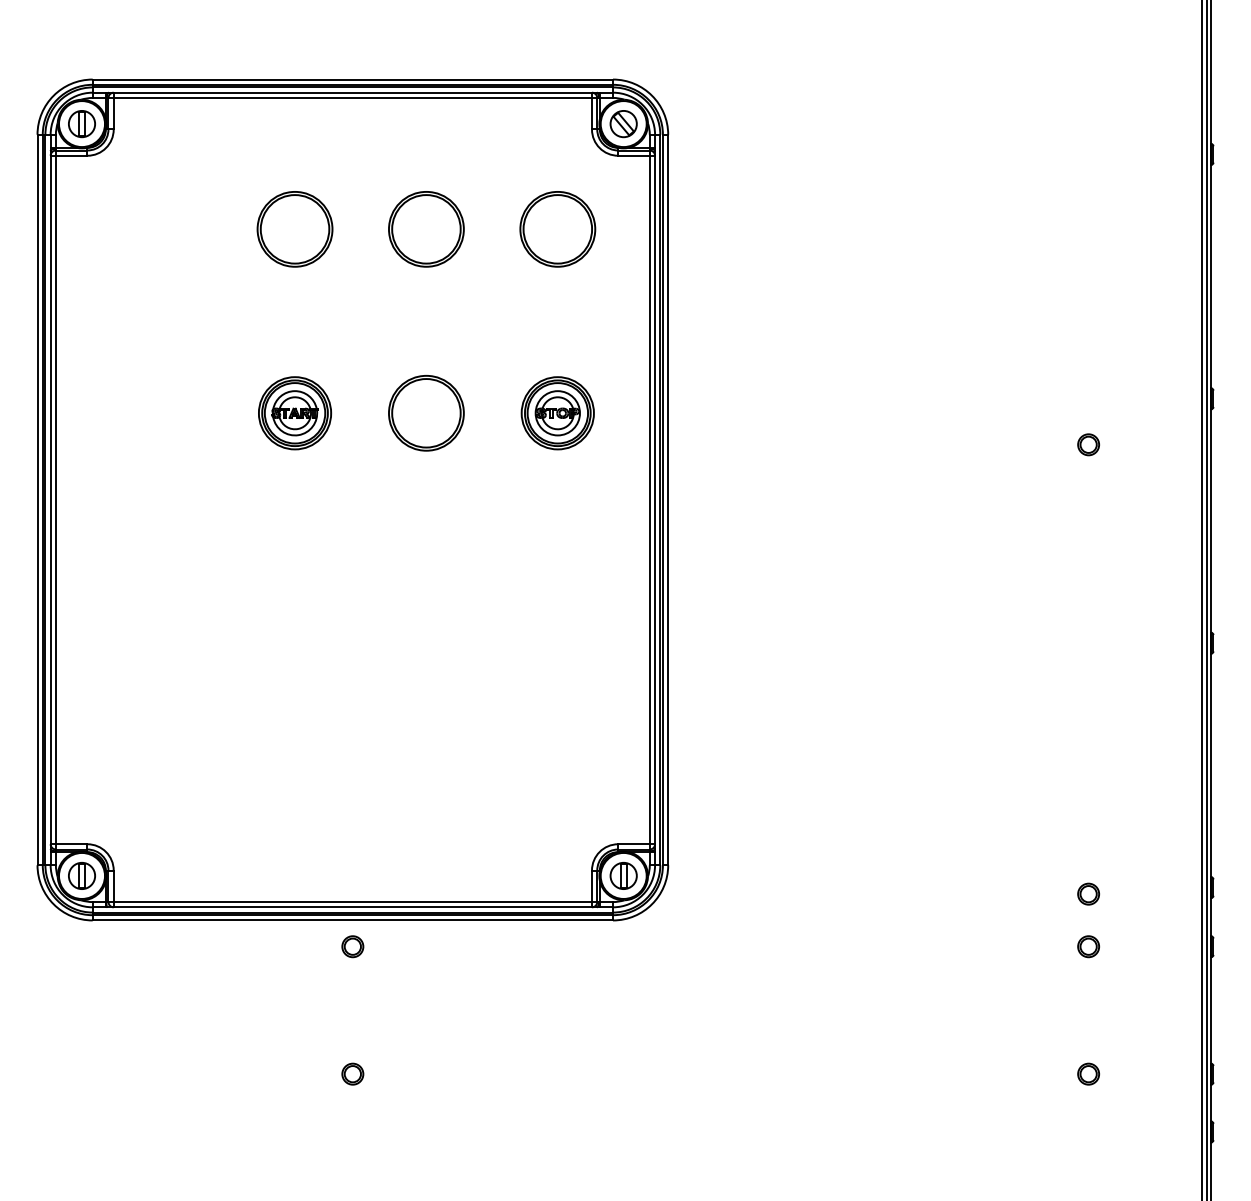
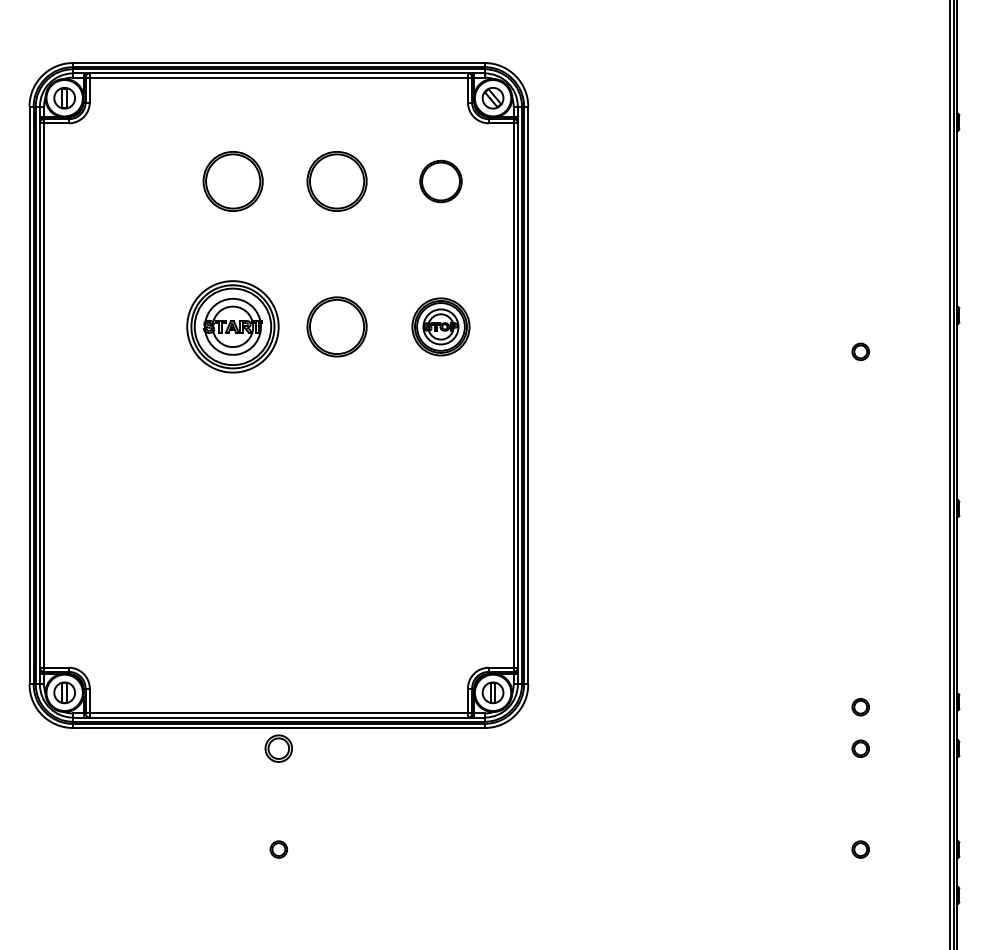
part: (557, 229) -> (440, 181), size x0.7
part: (295, 413) -> (233, 327), size x1.6
part: (352, 946) -> (278, 748), size x1.6

